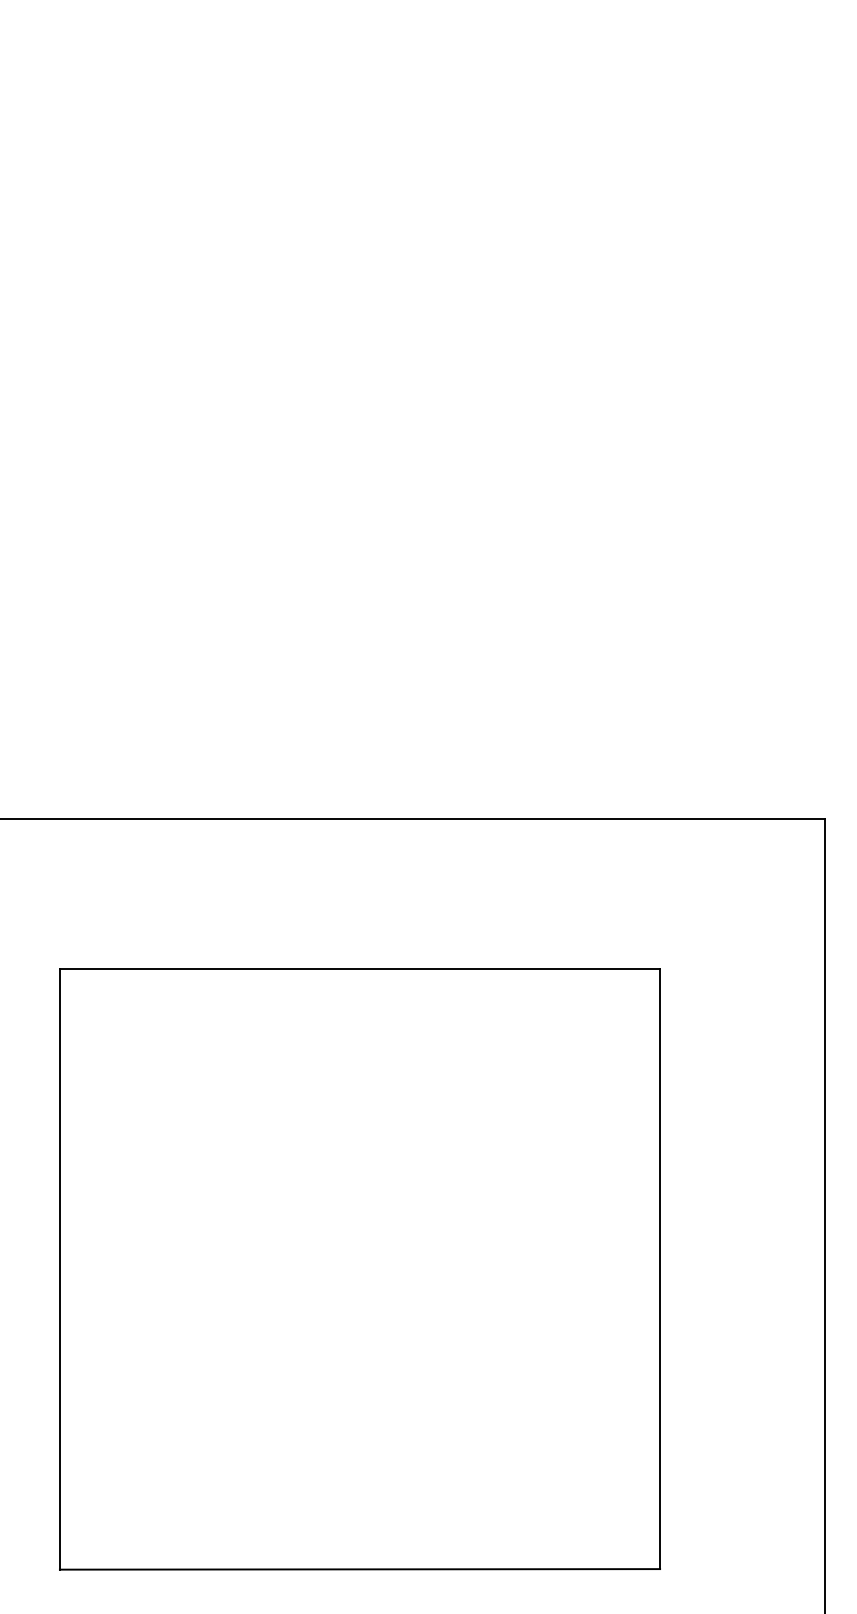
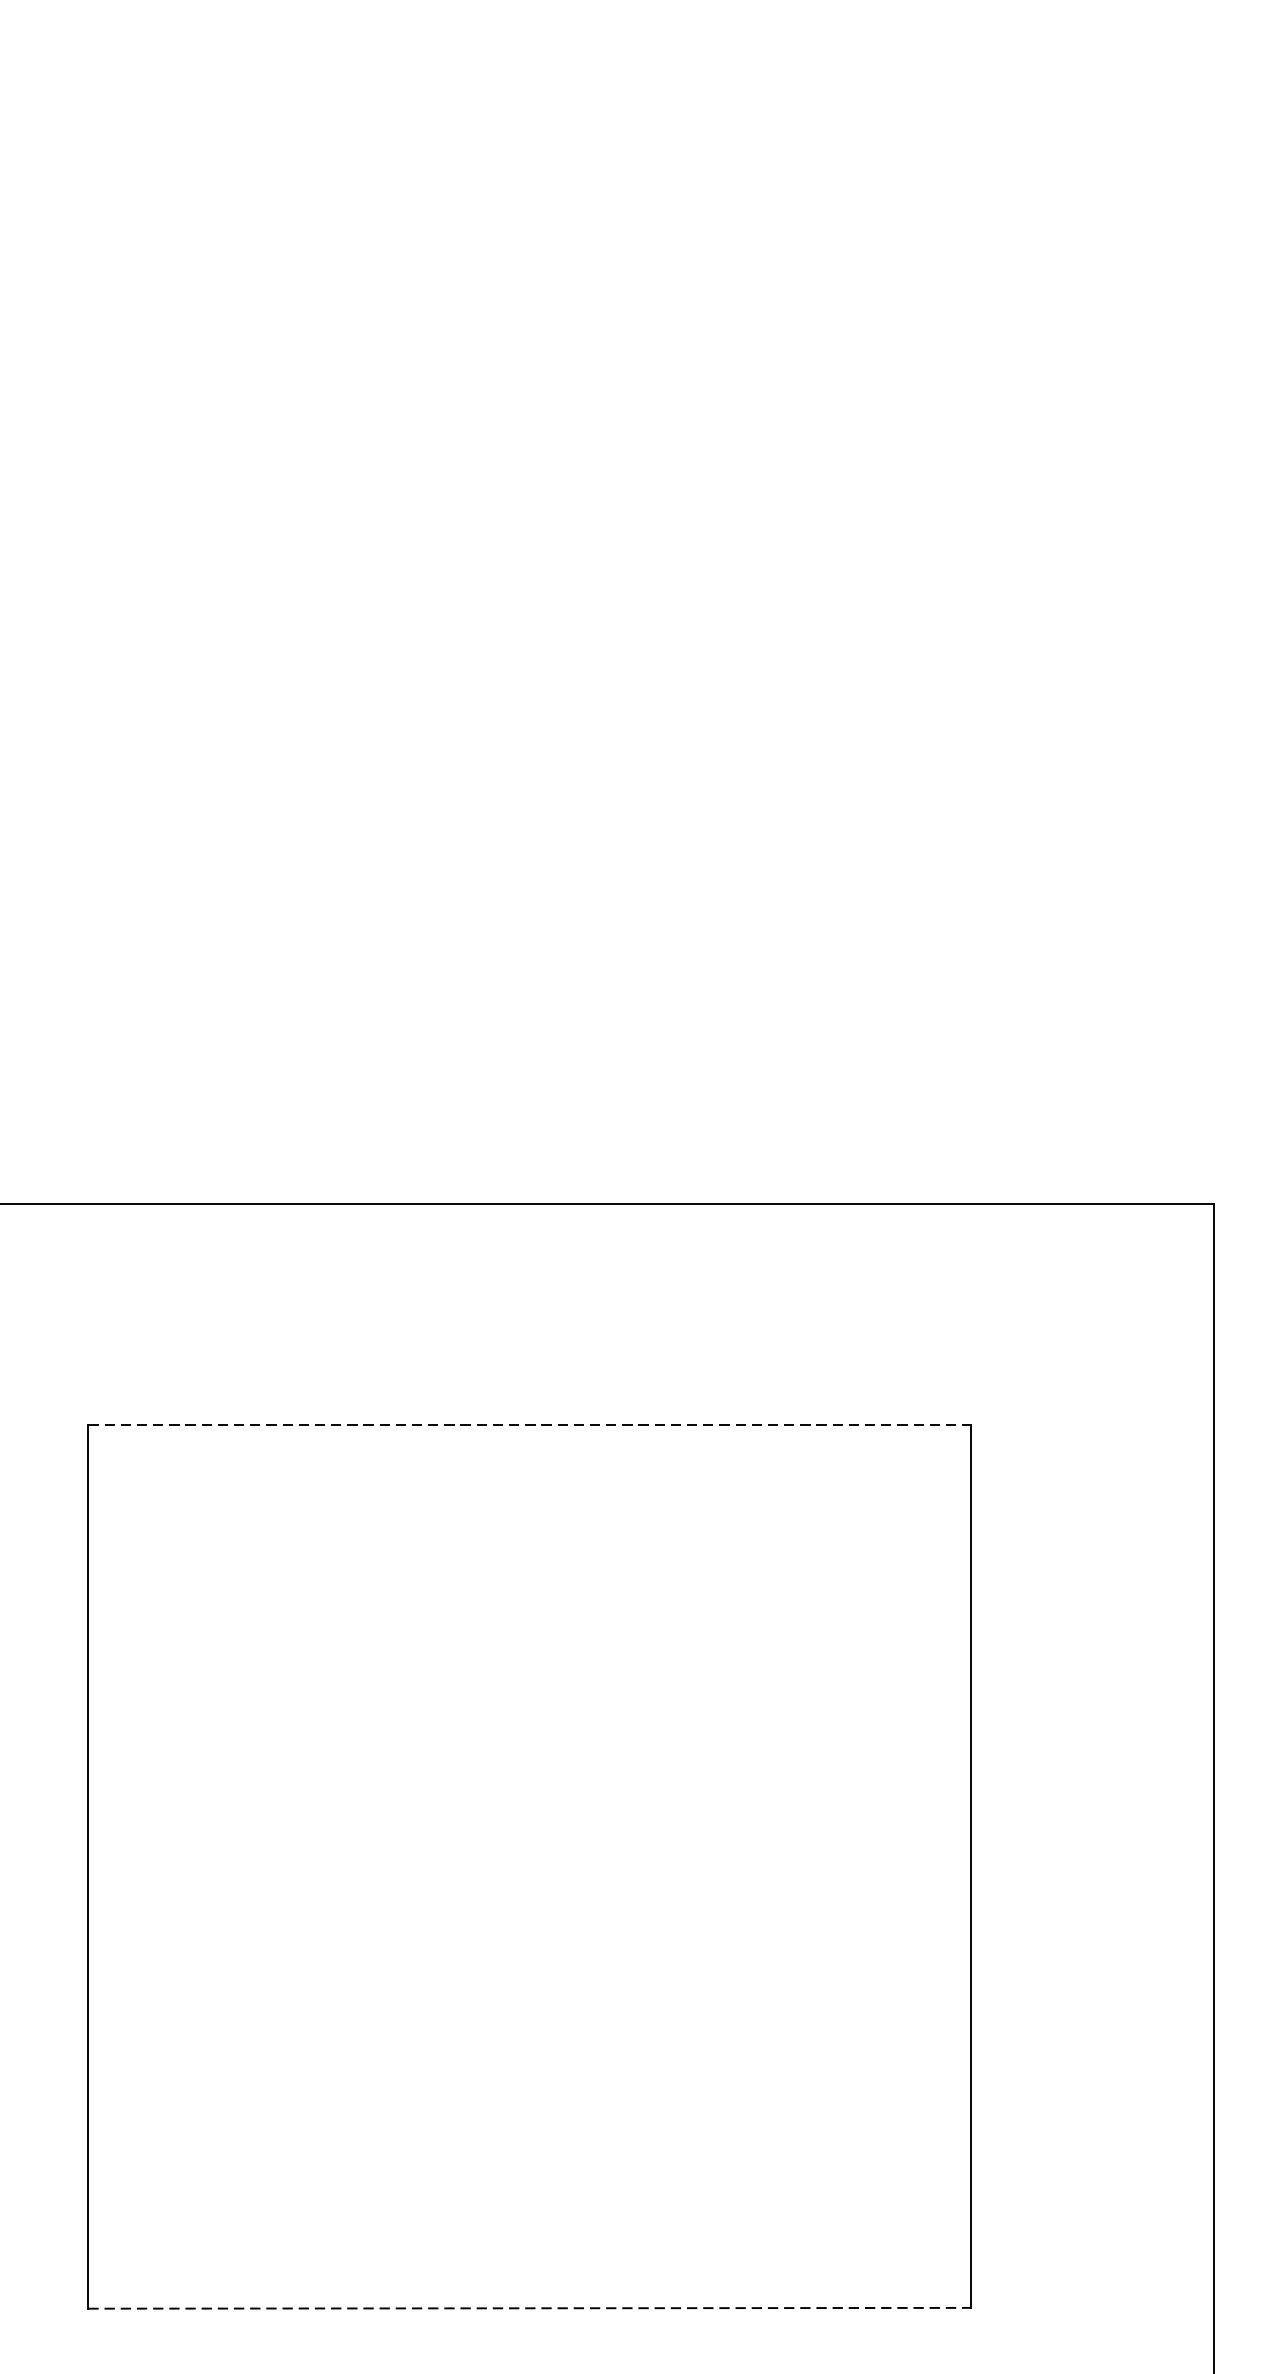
line: (360, 968) -> (530, 1424), solid -> dashed
line: (360, 1569) -> (530, 2308), solid -> dashed

